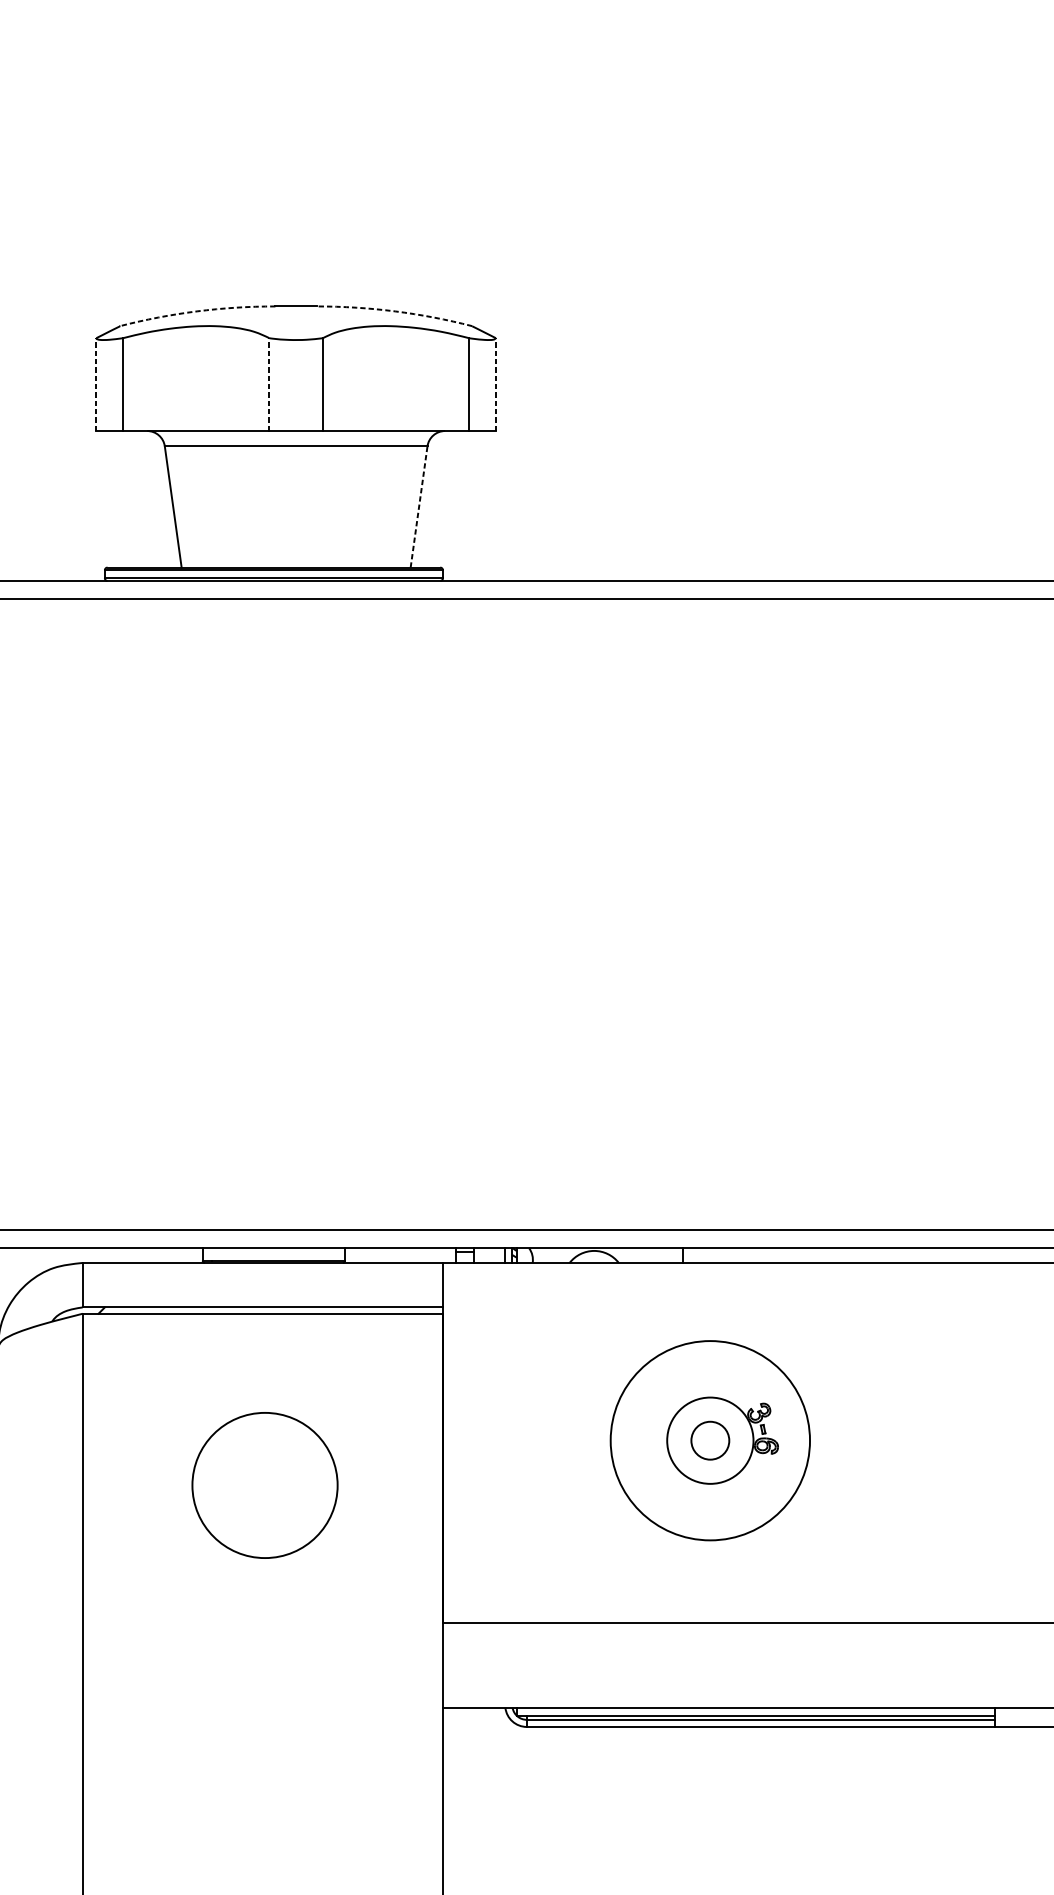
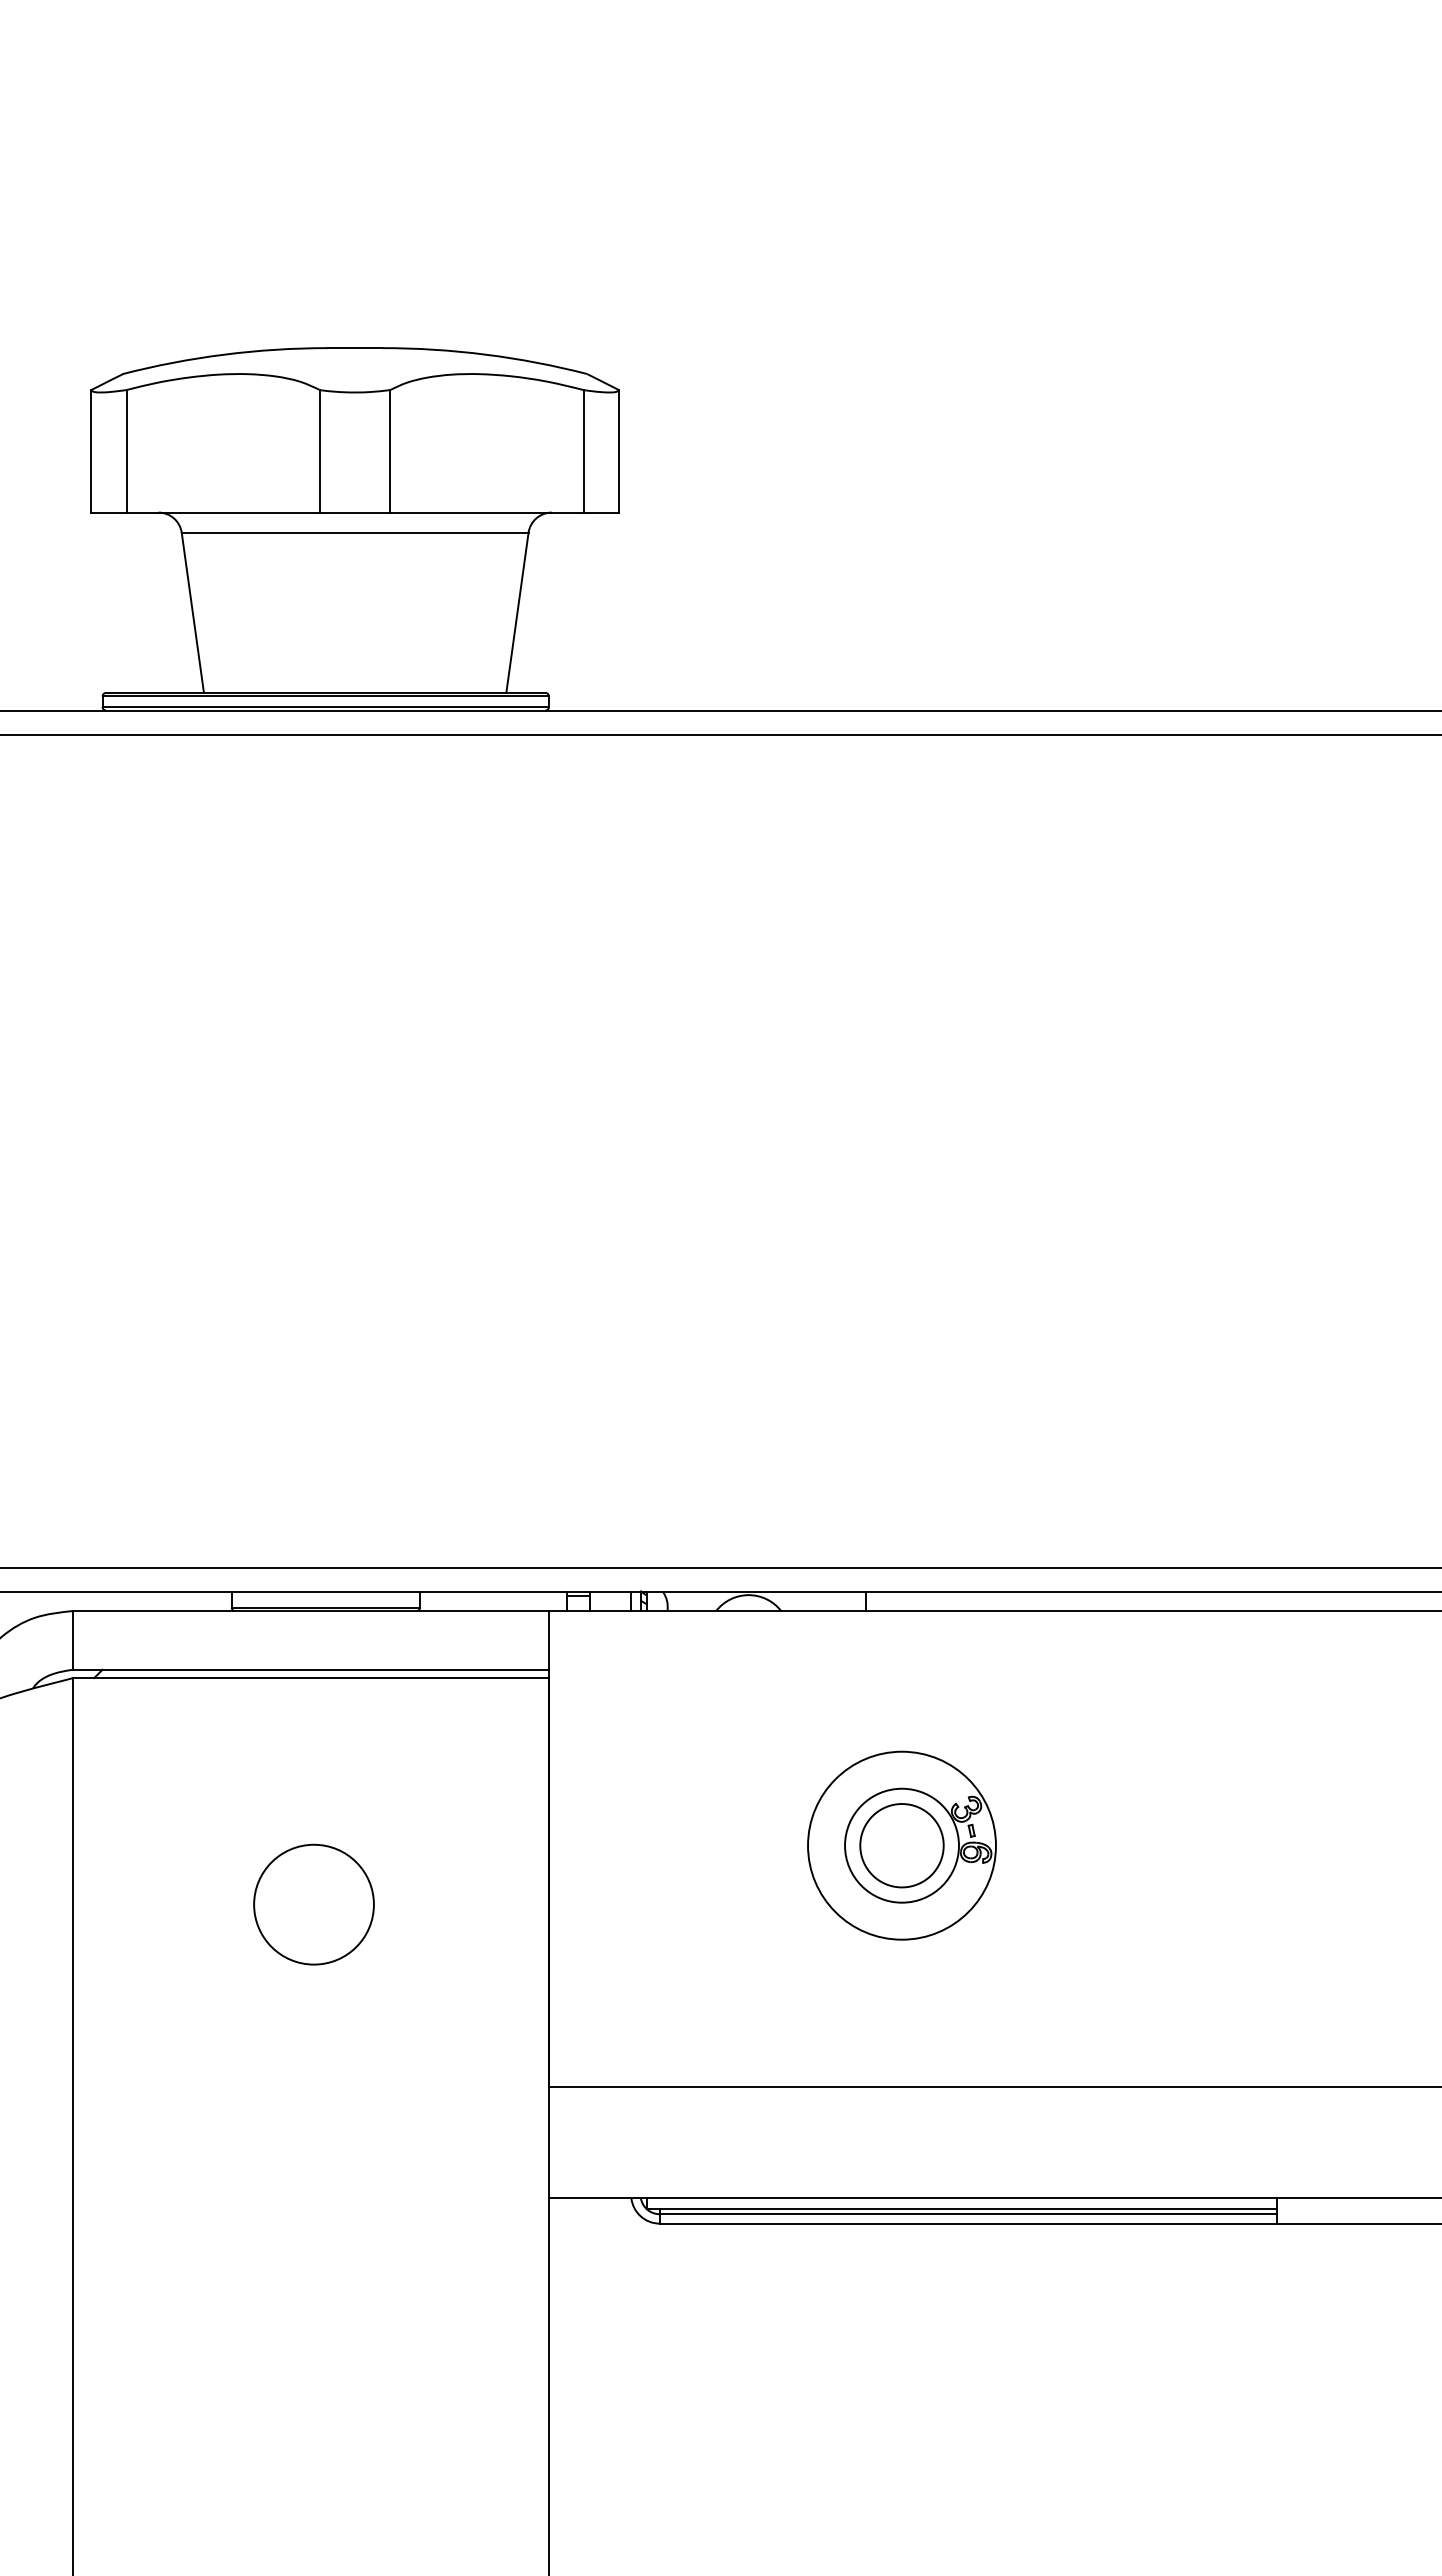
arc: (197, 311) -> (224, 354), dashed -> solid
arc: (394, 311) -> (485, 354), dashed -> solid
line: (96, 383) -> (91, 450), dashed -> solid
line: (269, 383) -> (319, 450), dashed -> solid
line: (495, 383) -> (618, 450), dashed -> solid
line: (419, 506) -> (517, 612), dashed -> solid
circle: (709, 1440) -> (901, 1845), size x0.71
circle: (709, 1440) -> (901, 1845), size x1.67
circle: (264, 1485) -> (313, 1904), size x0.62

